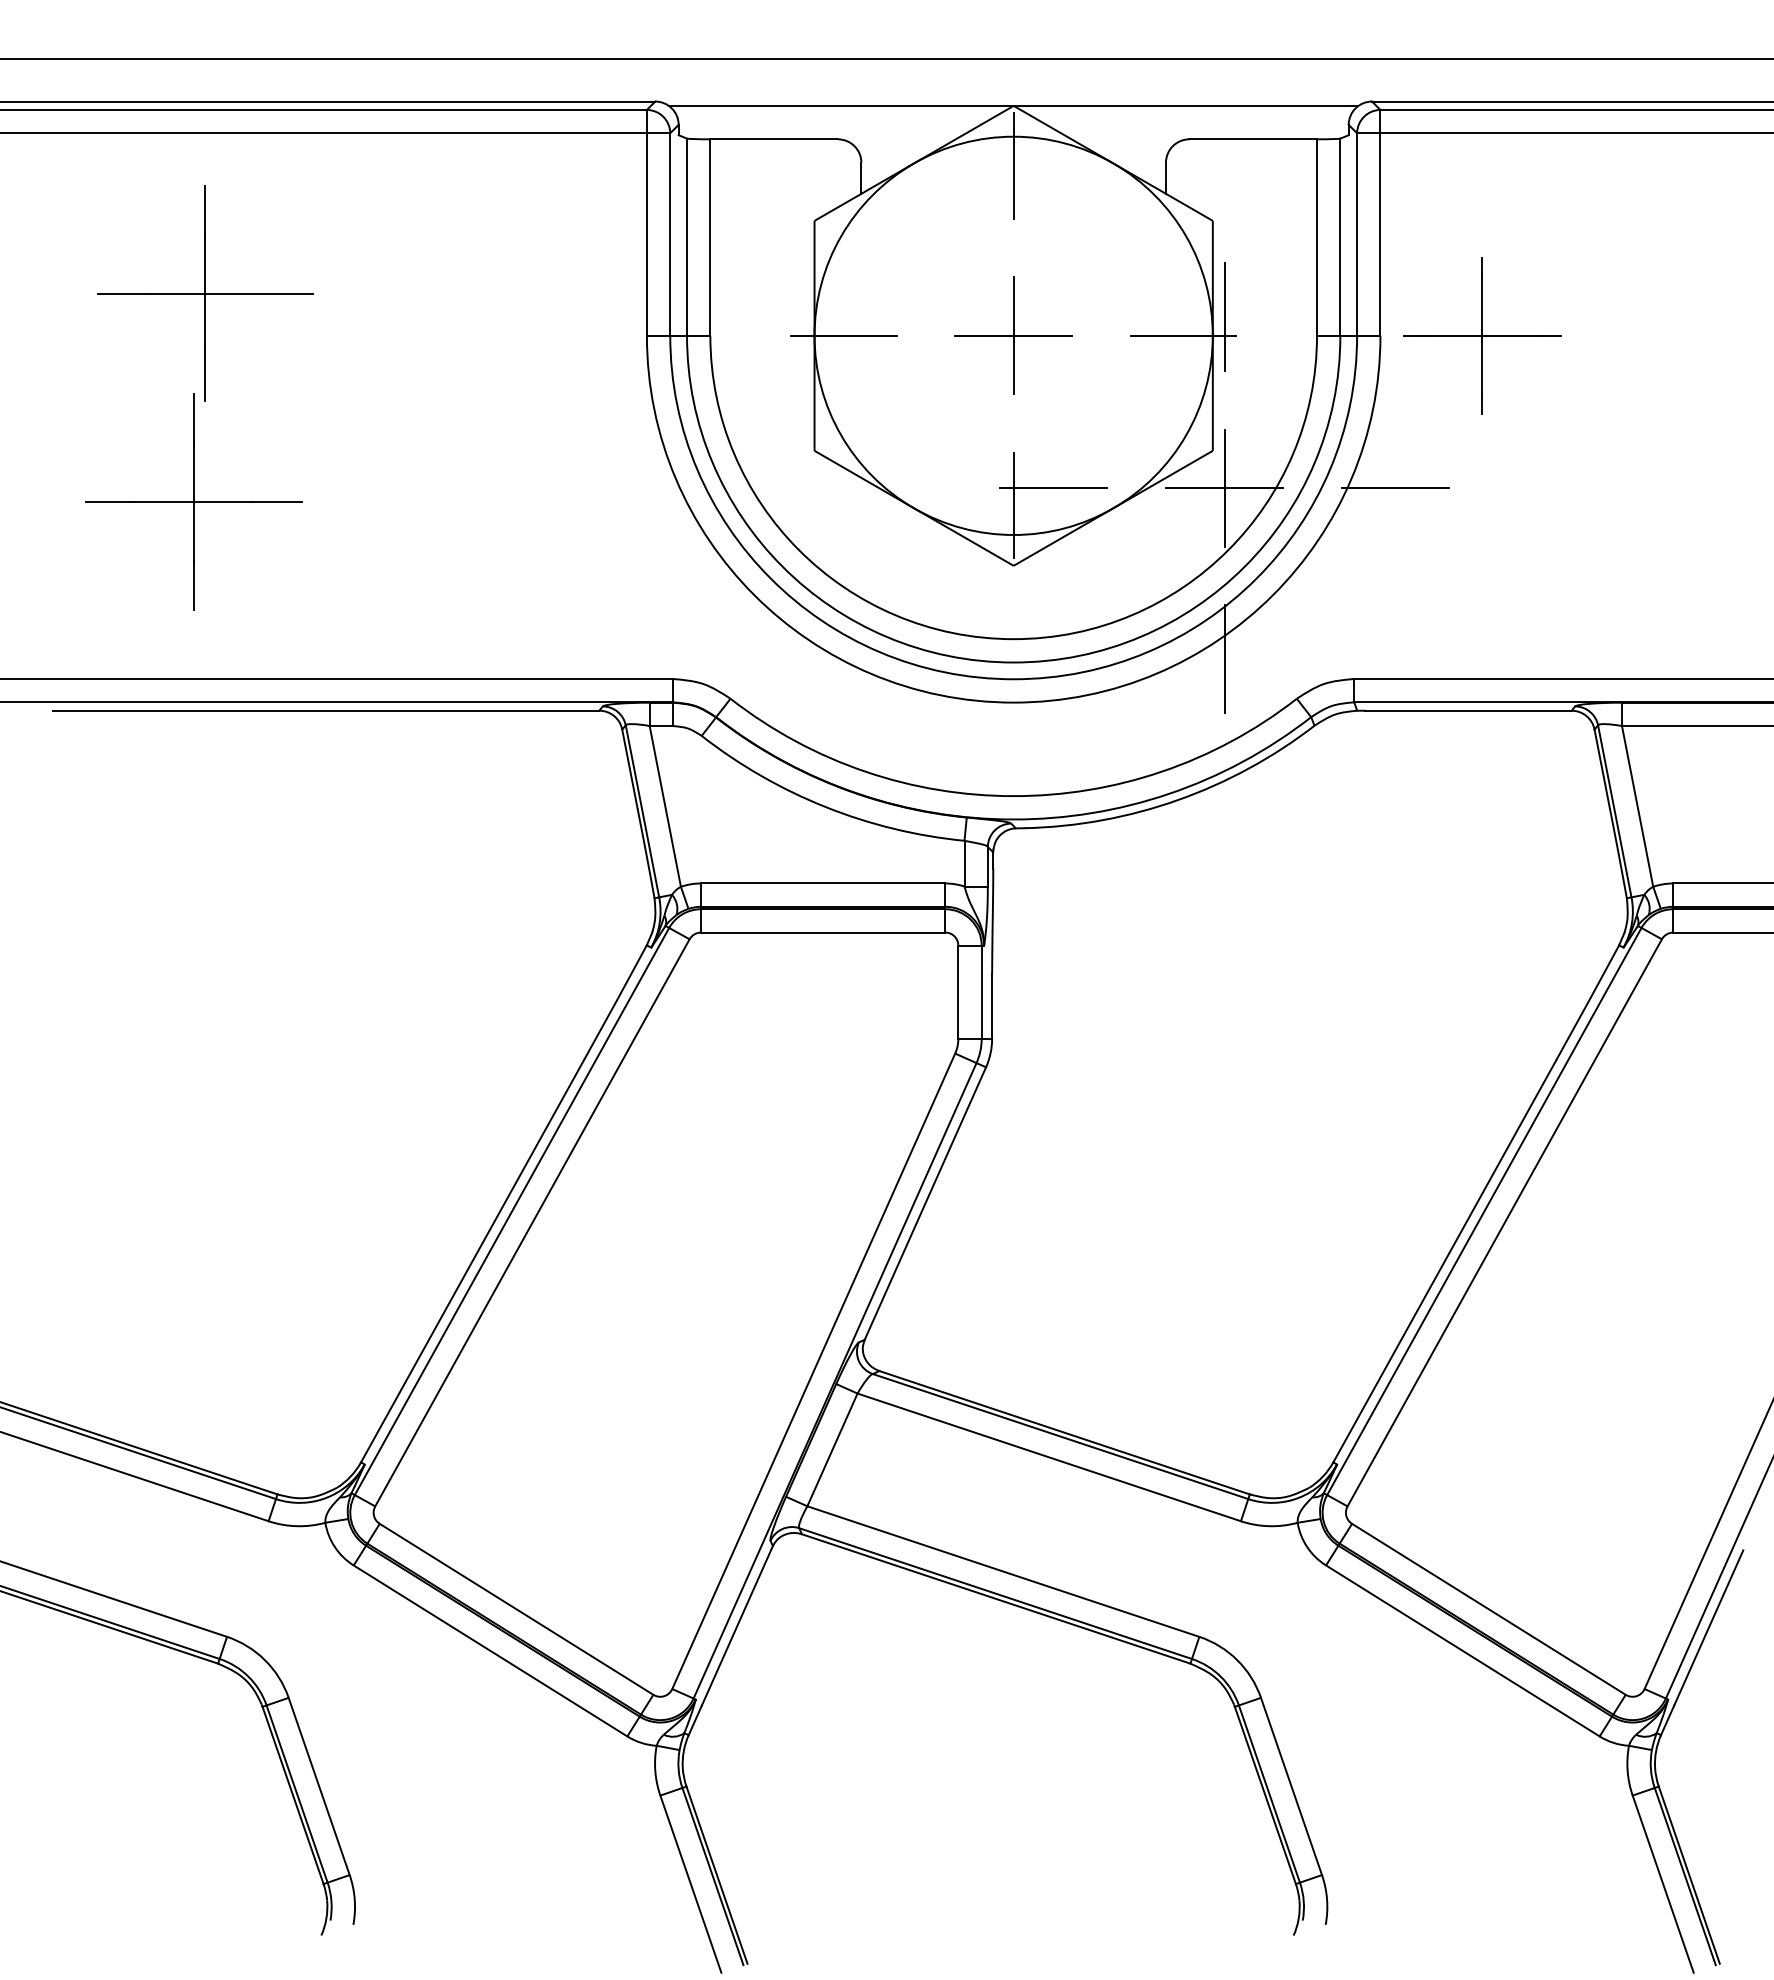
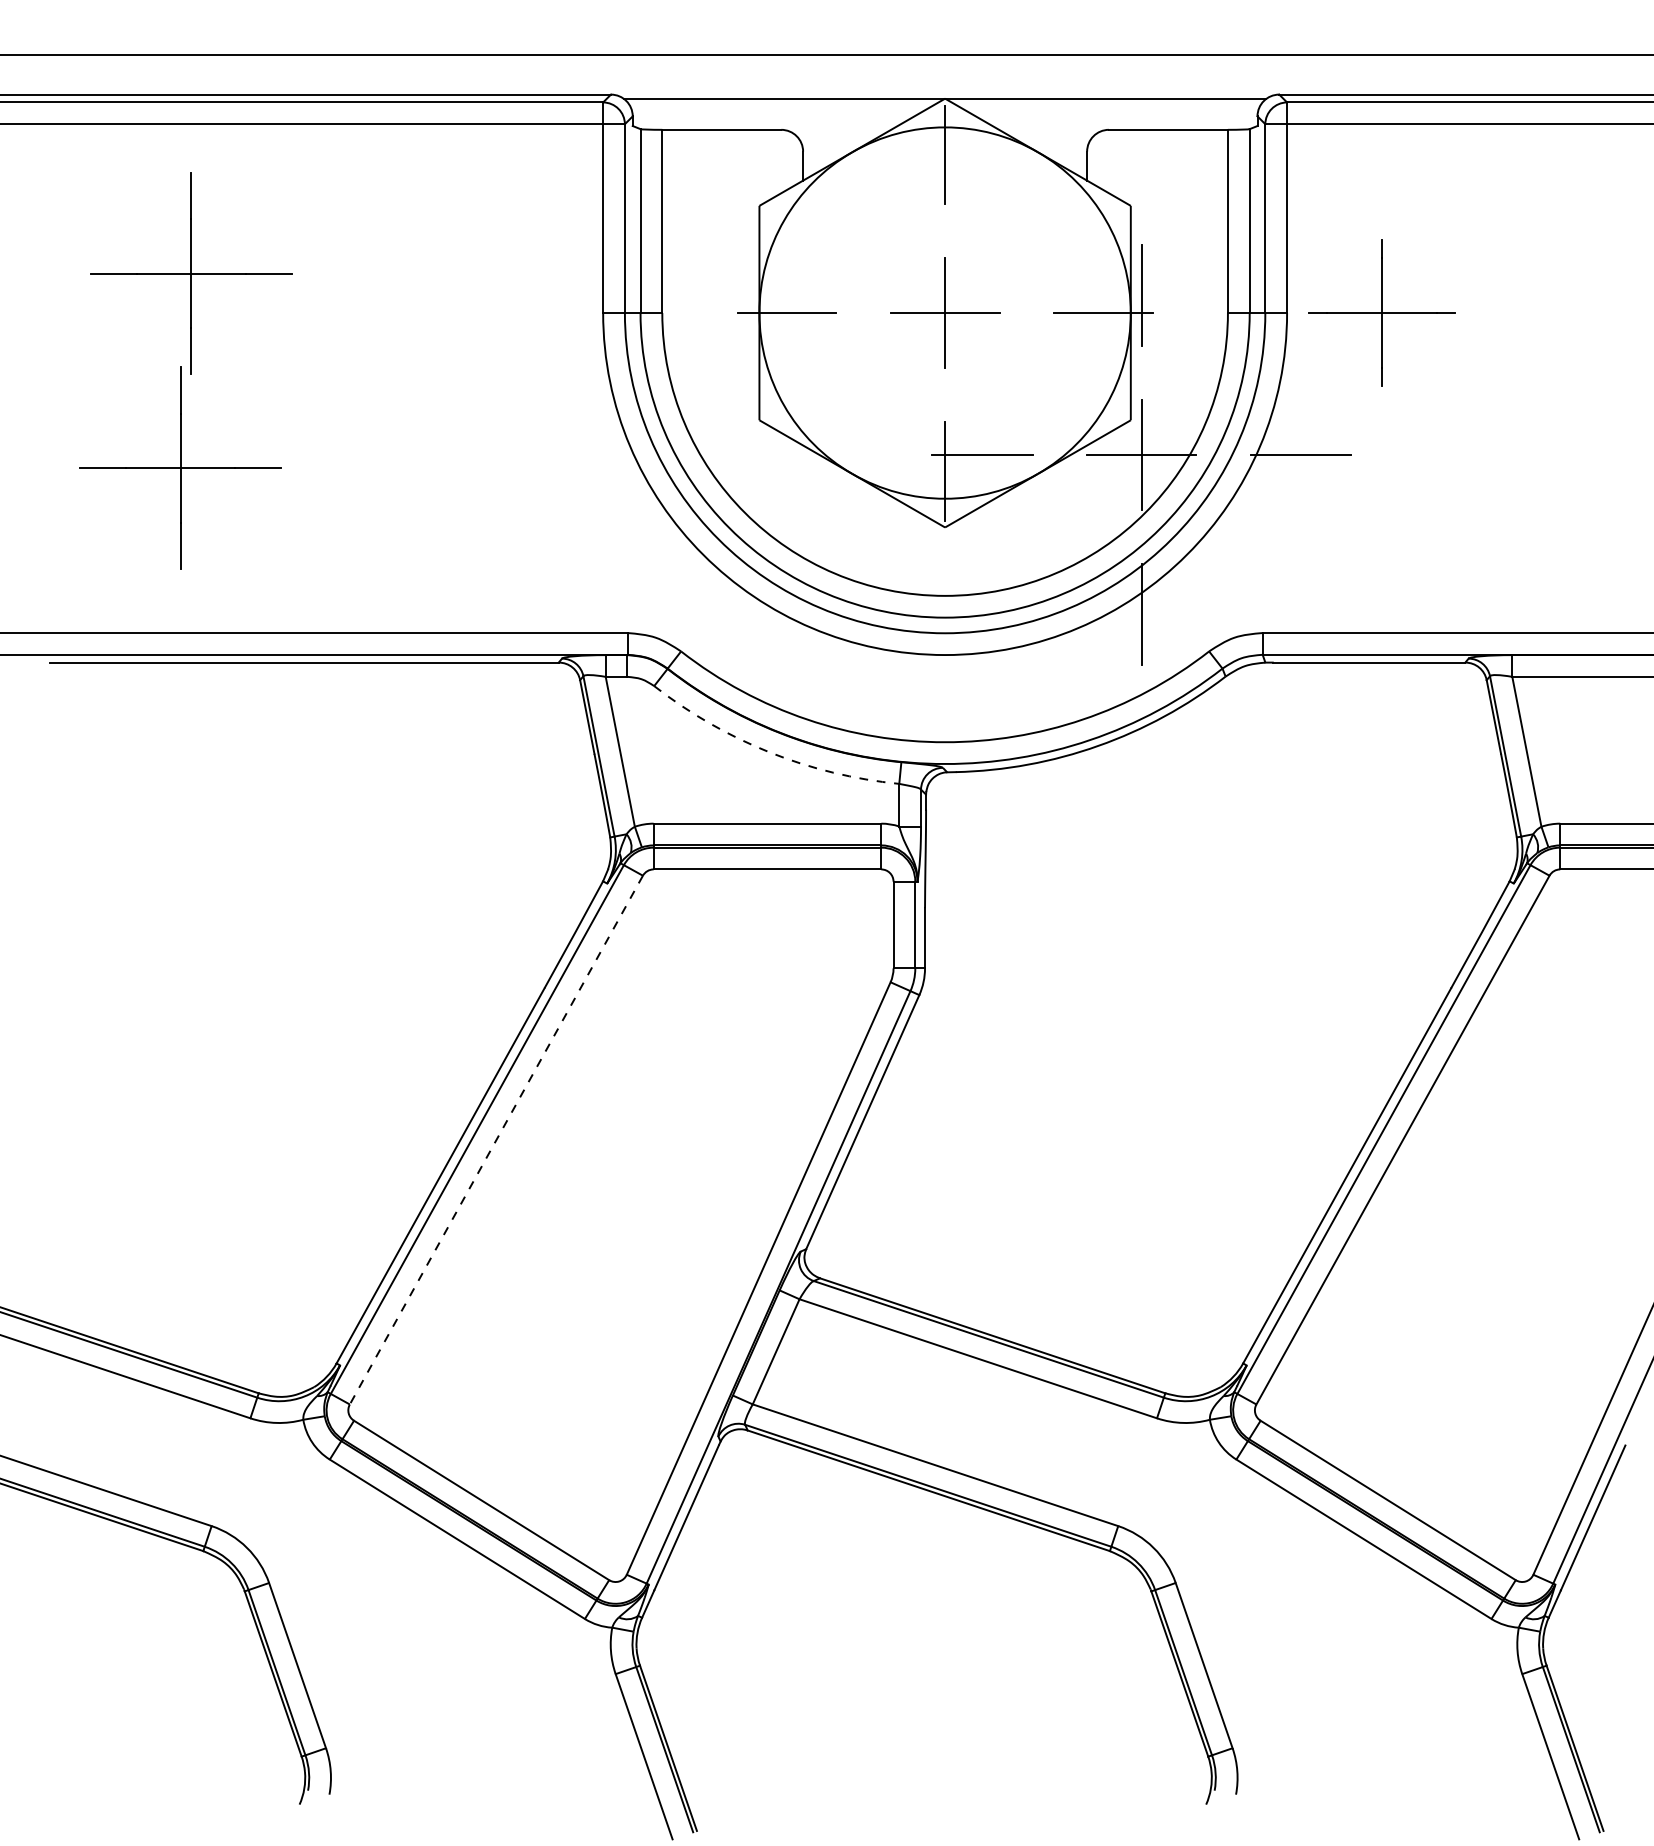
arc: (825, 807) -> (769, 752), solid -> dashed
line: (532, 1223) -> (496, 1140), solid -> dashed

